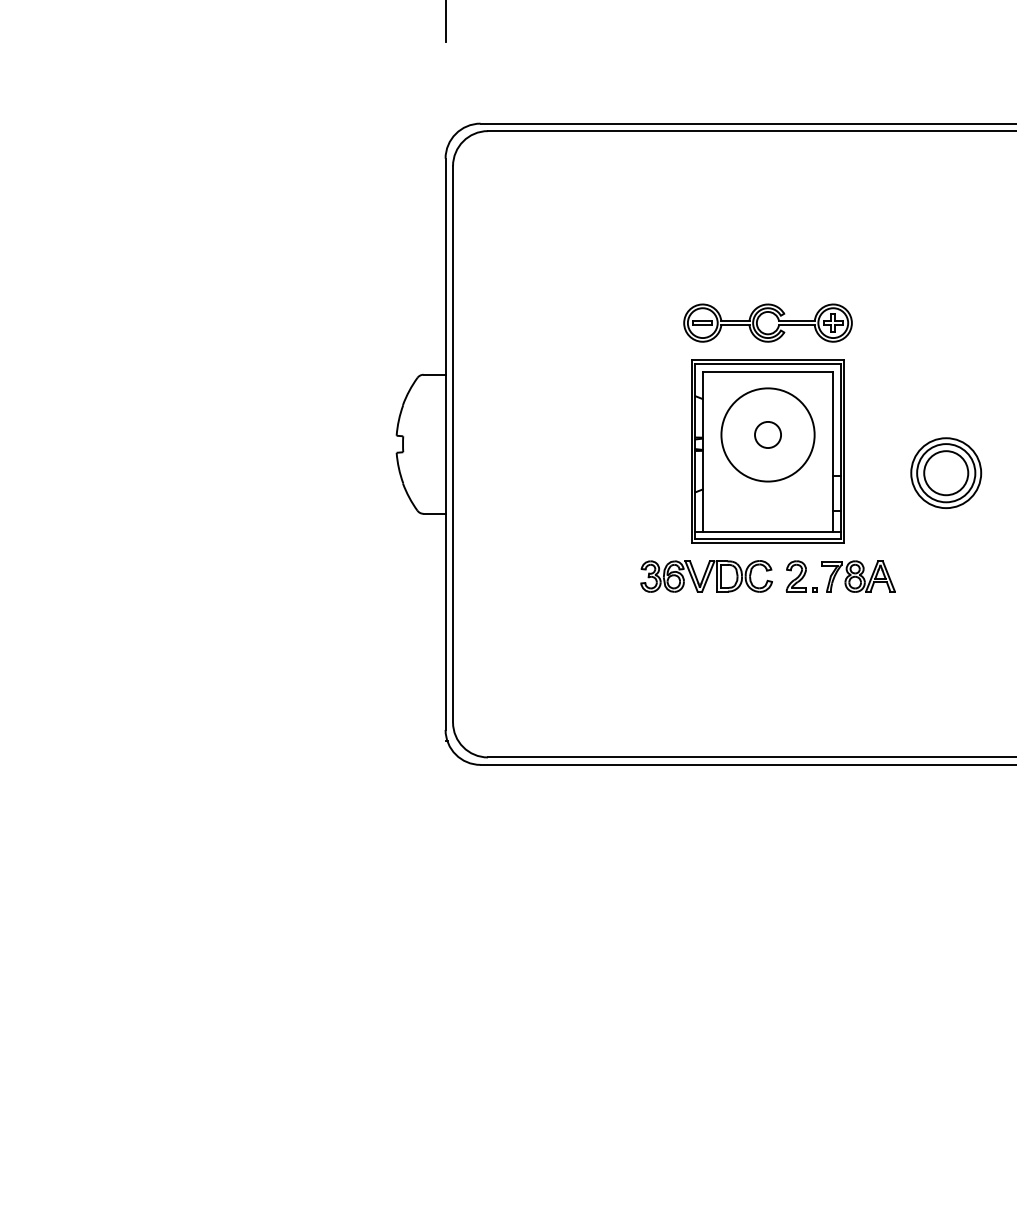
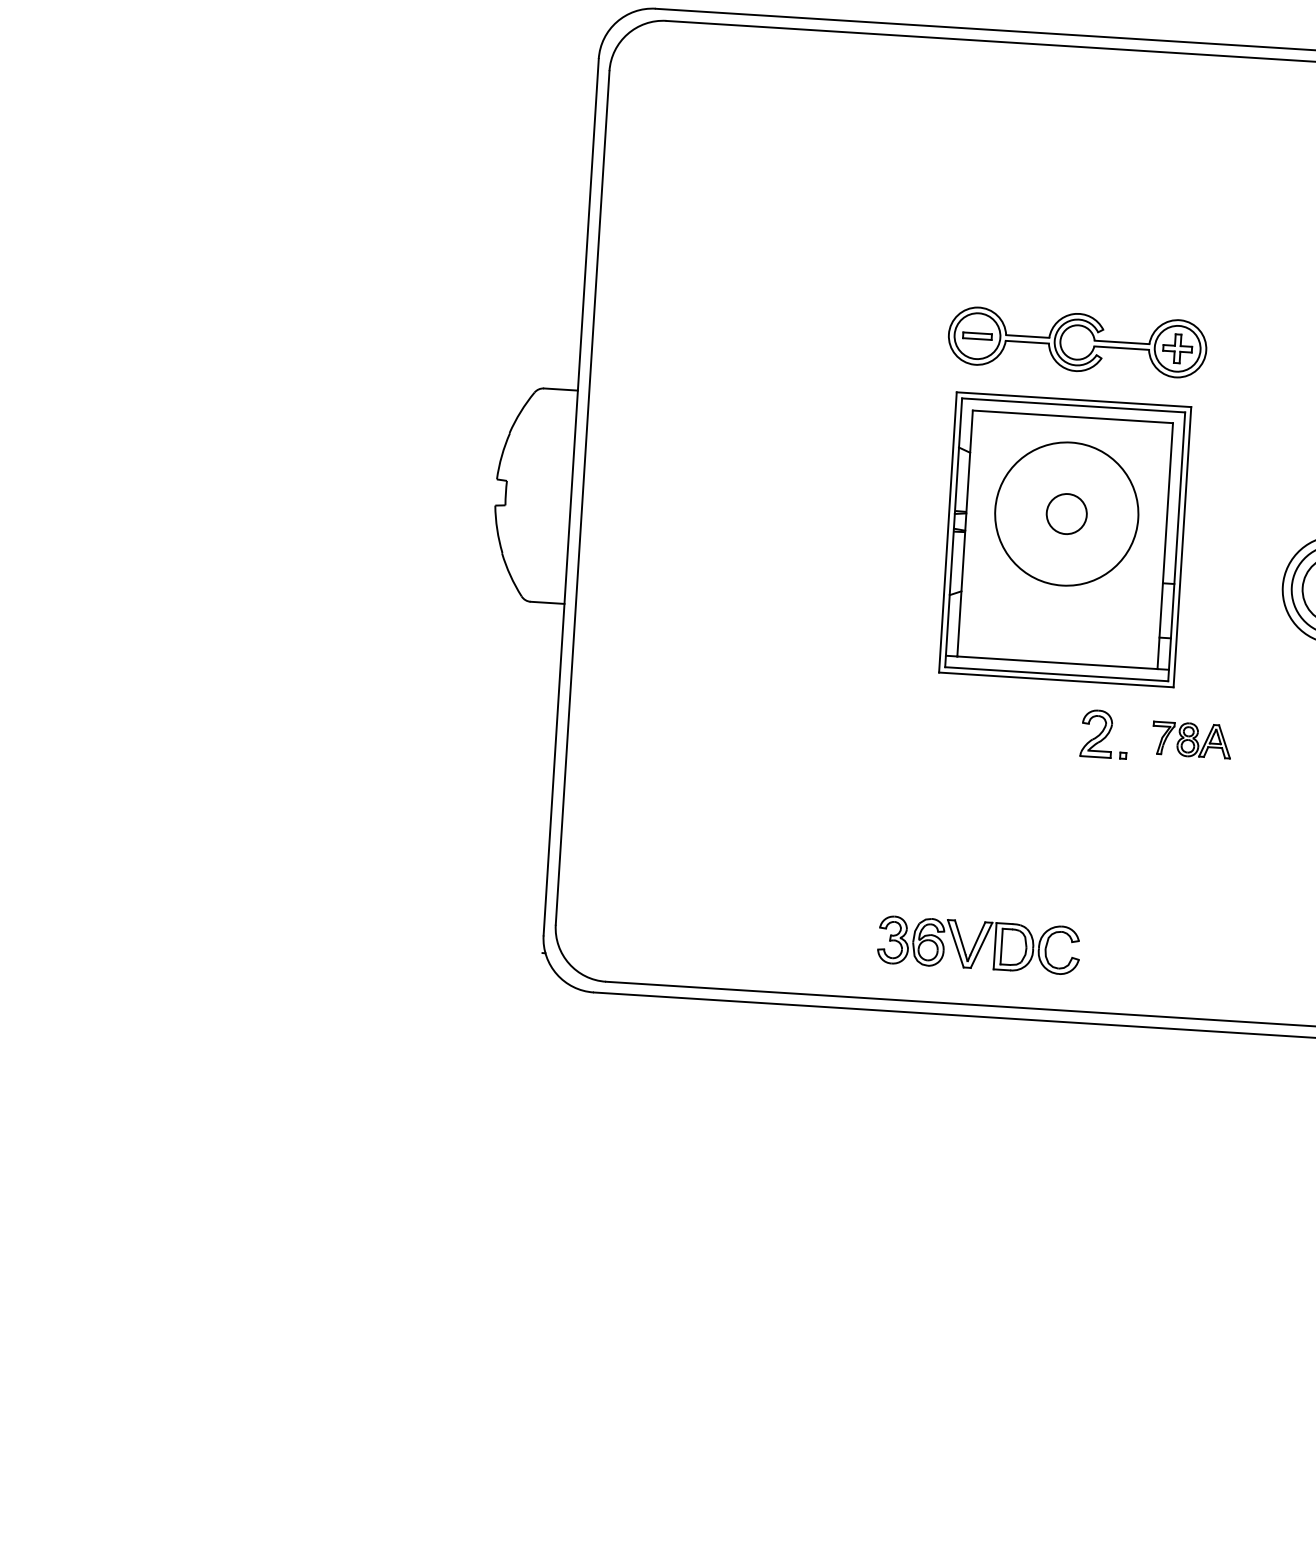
part: (706, 576) -> (978, 945), moved
part: (858, 576) -> (1191, 739), size x0.7

